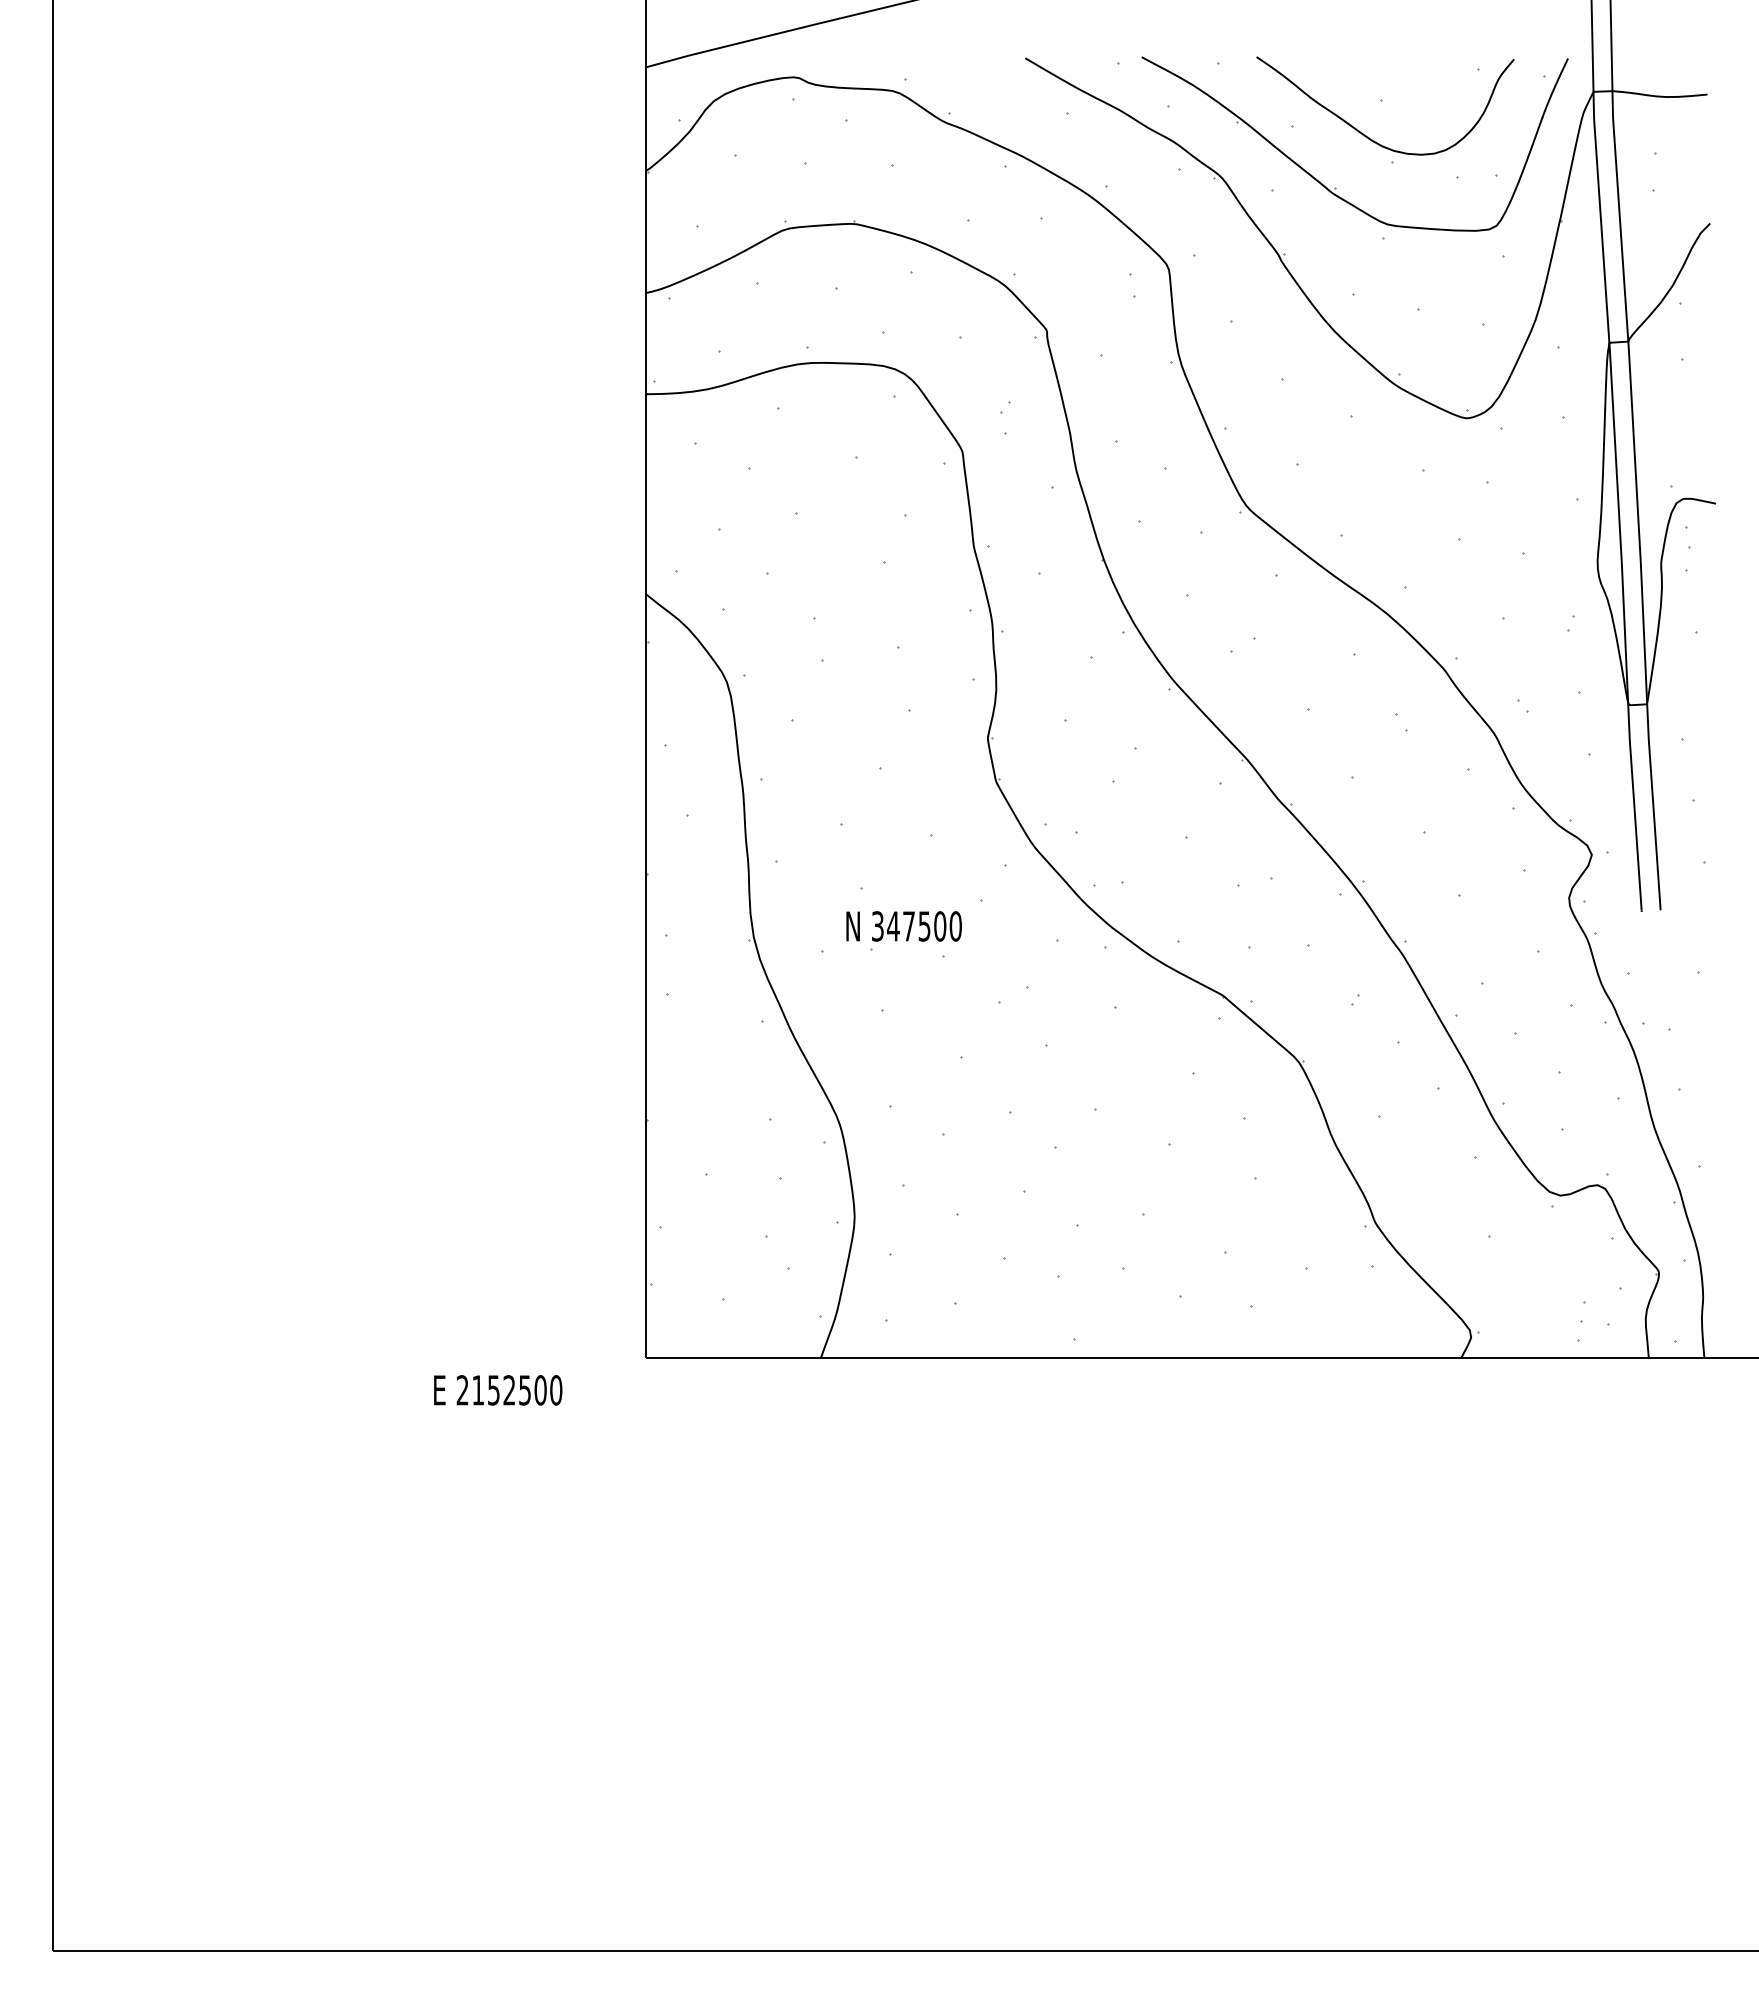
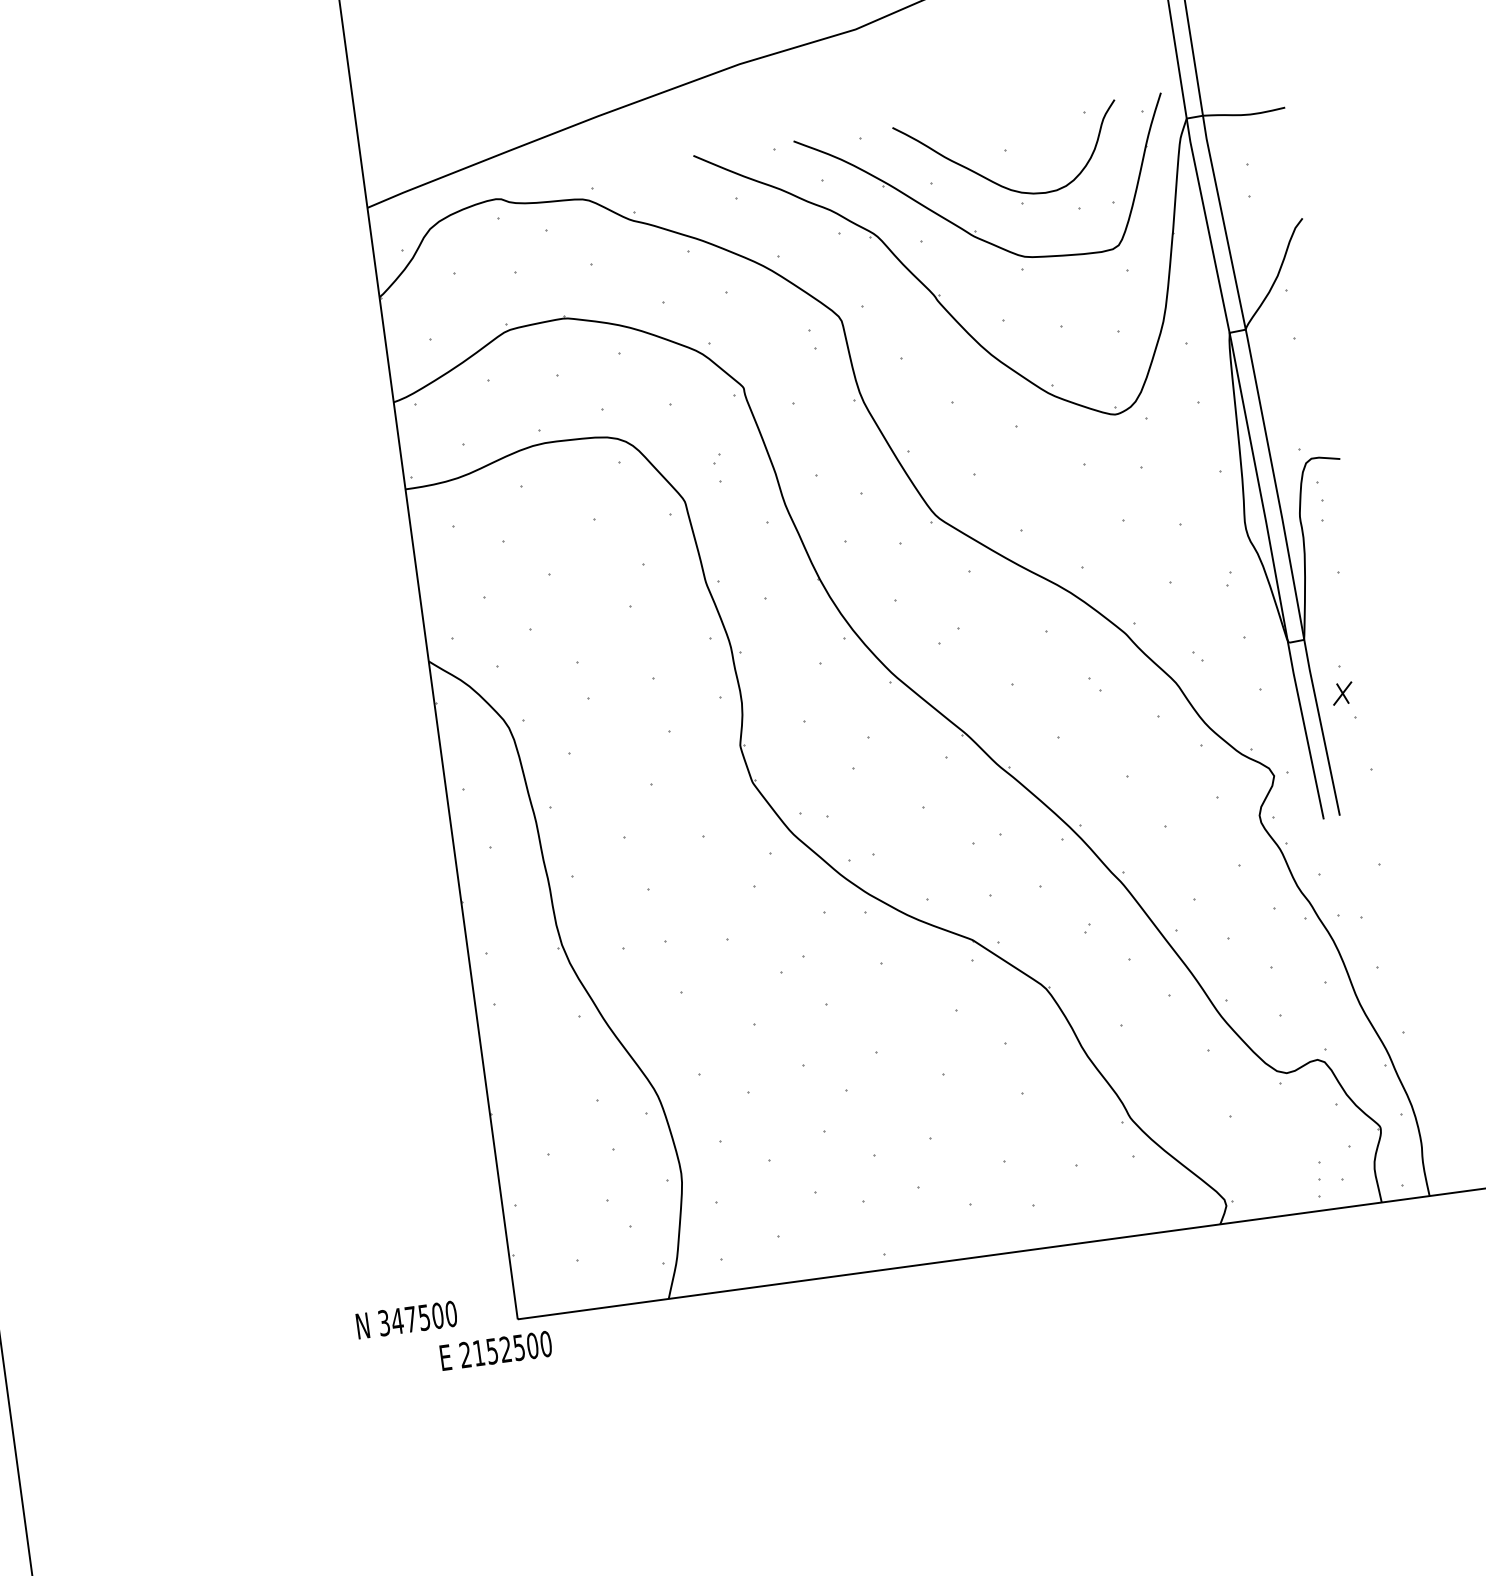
part: (1682, 771) -> (1342, 693), added
text: (903, 926) -> (406, 1320), moved
text: (498, 1390) -> (496, 1350), moved

